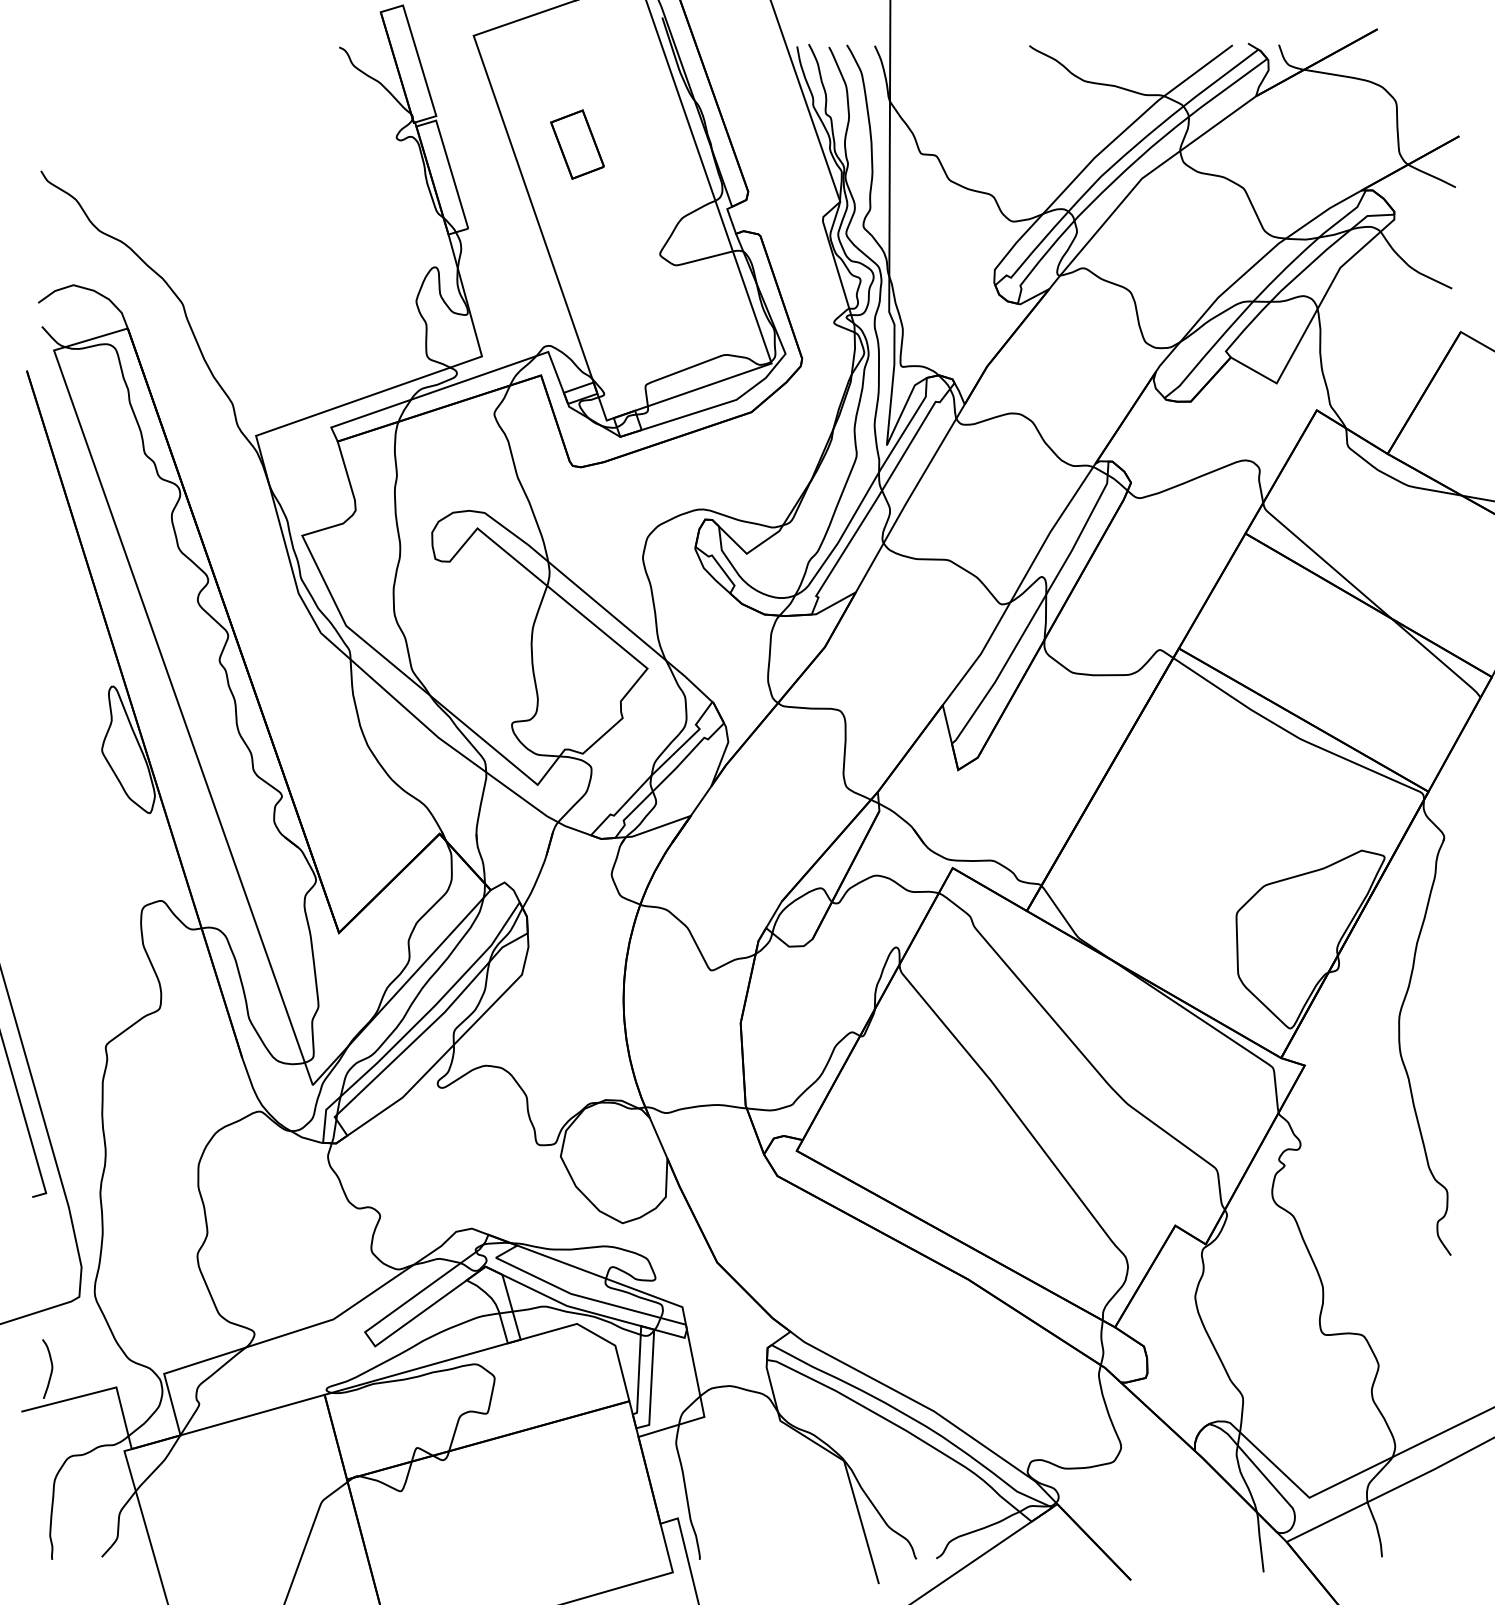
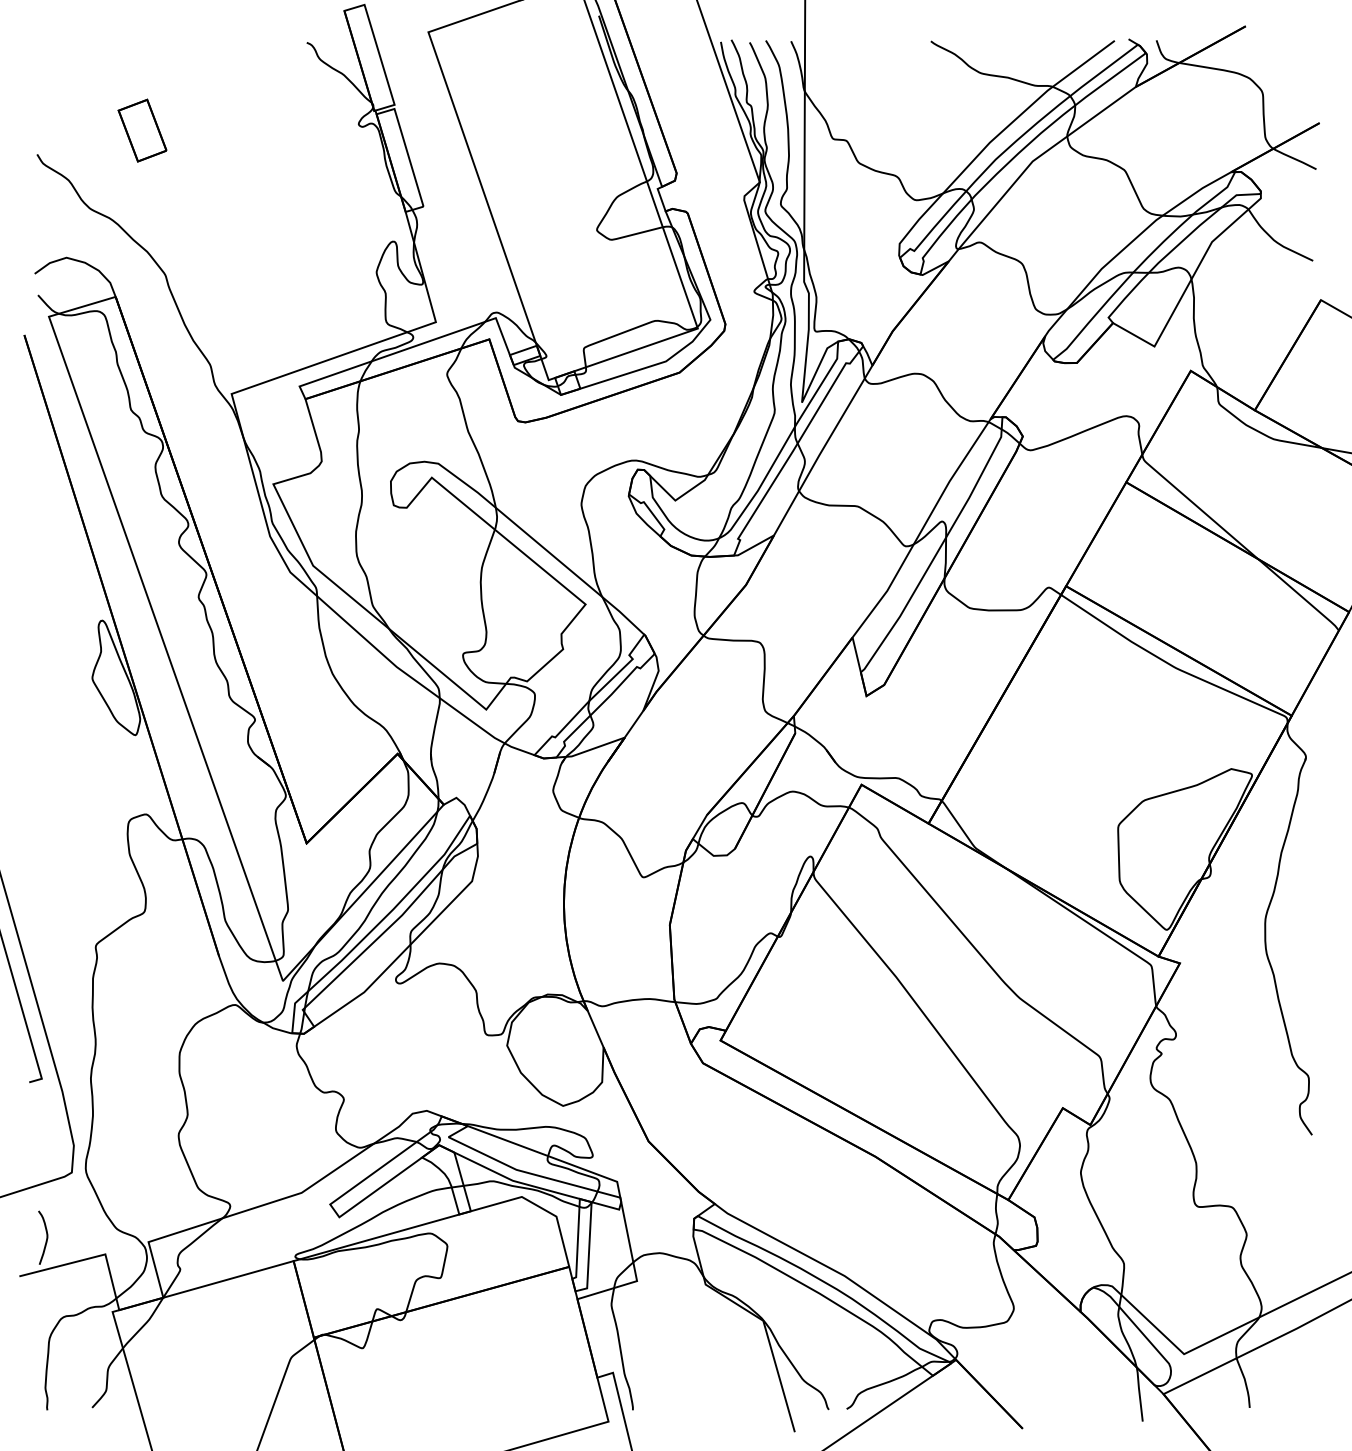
part: (577, 144) -> (142, 130), moved

